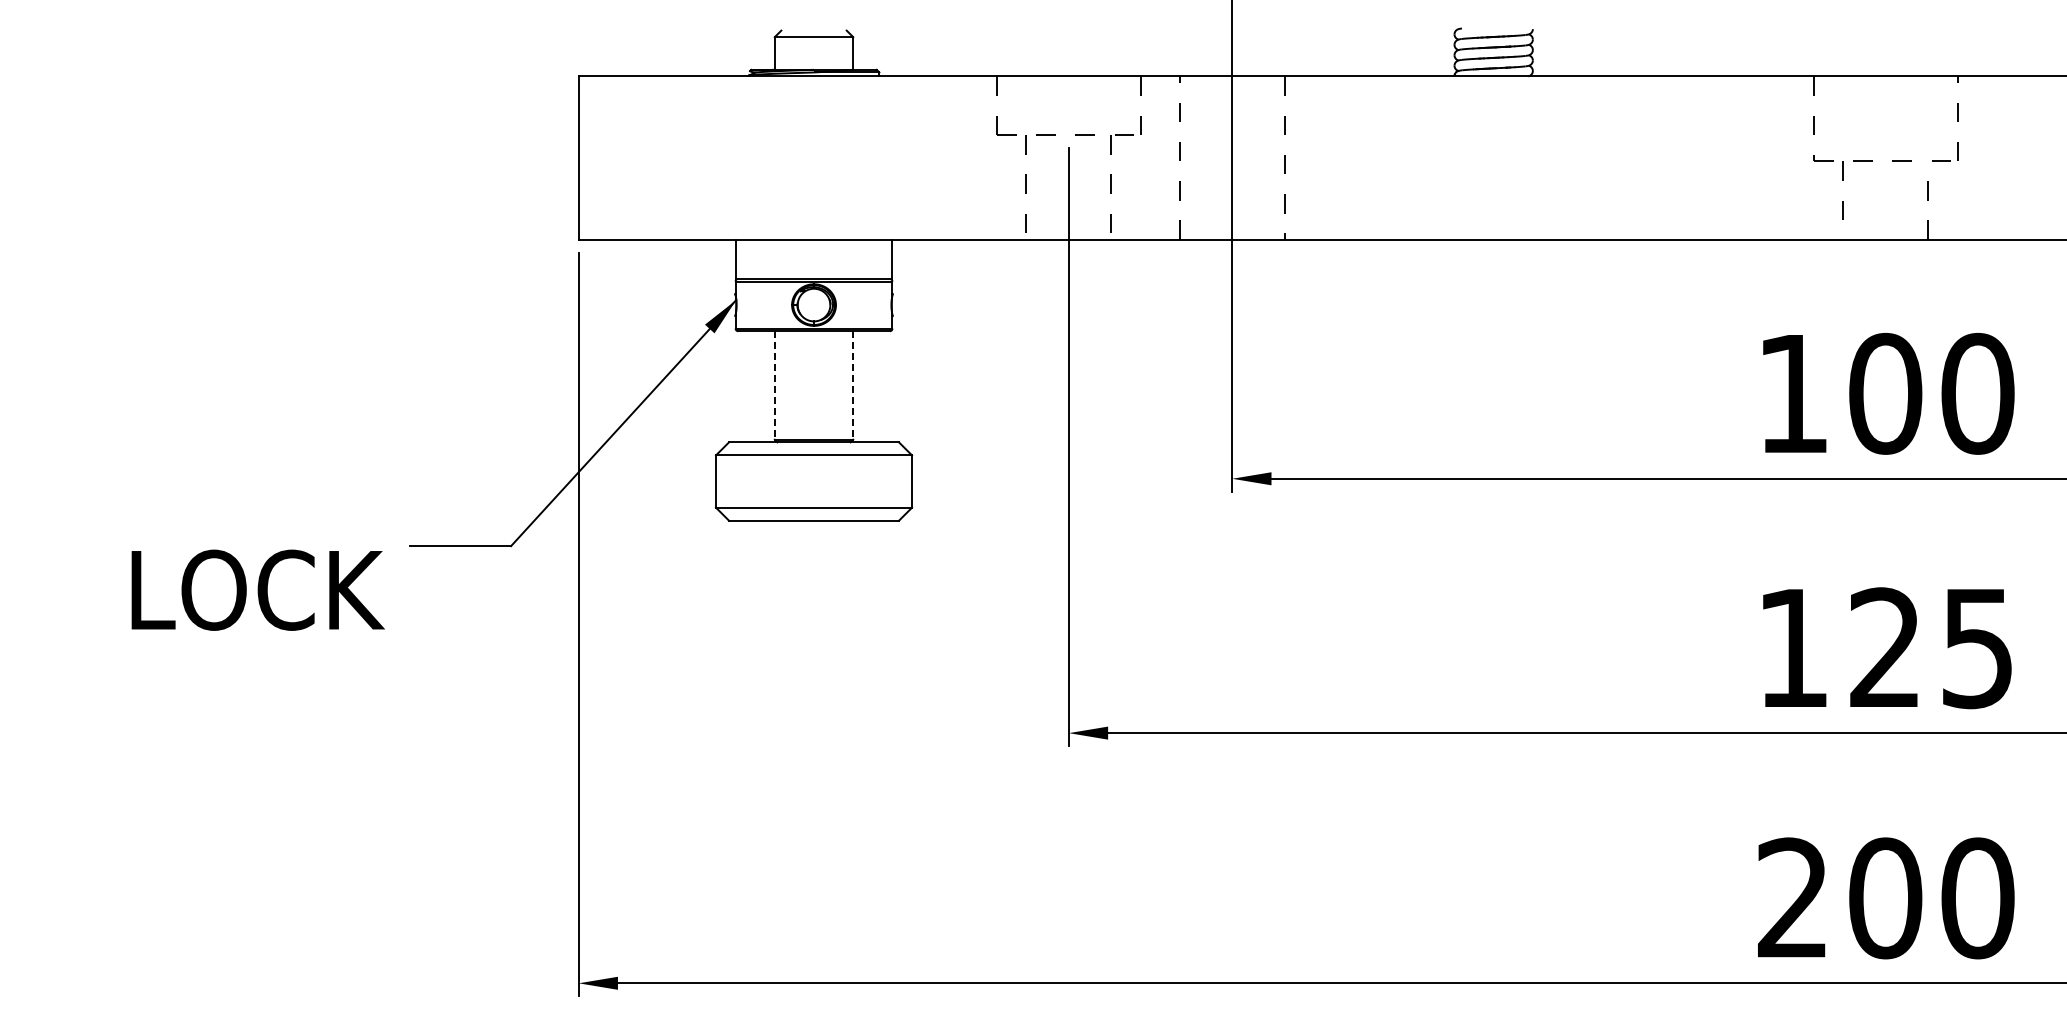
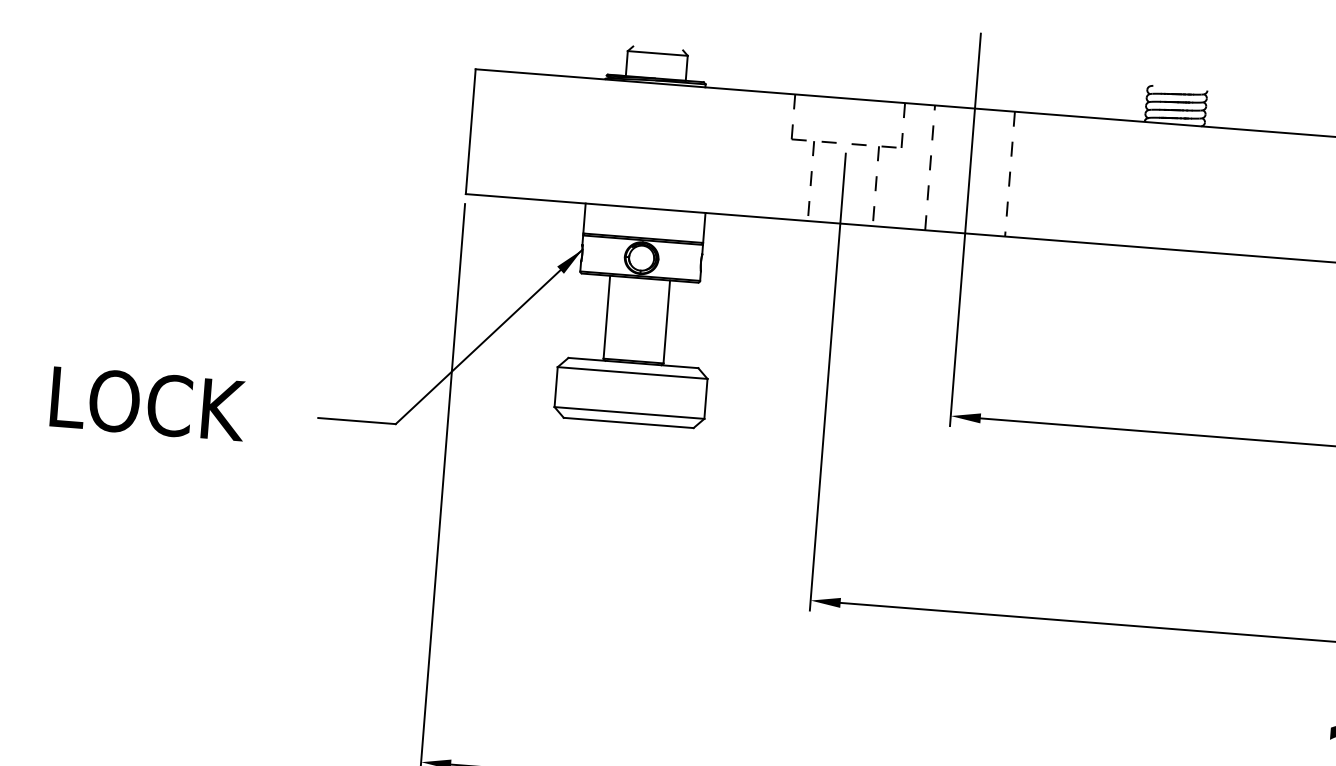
line: (774, 385) -> (606, 317), dashed -> solid
line: (853, 385) -> (666, 321), dashed -> solid
text: (257, 589) -> (147, 403), moved

